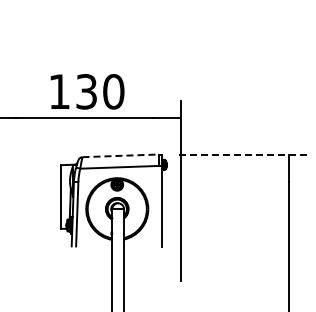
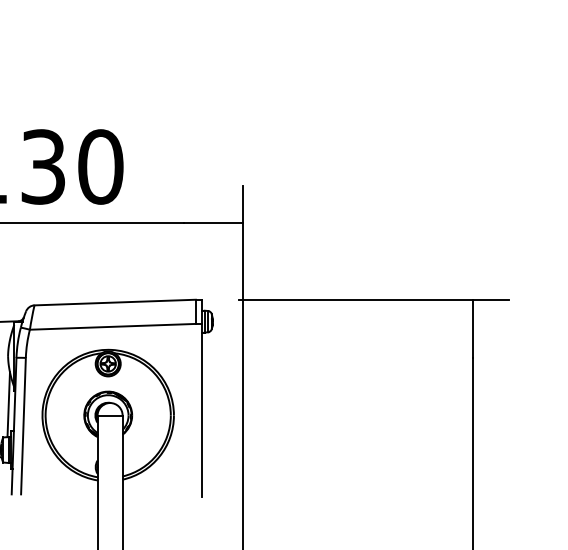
line: (242, 154) -> (373, 299), dashed -> solid
line: (121, 155) -> (117, 301), dashed -> solid

